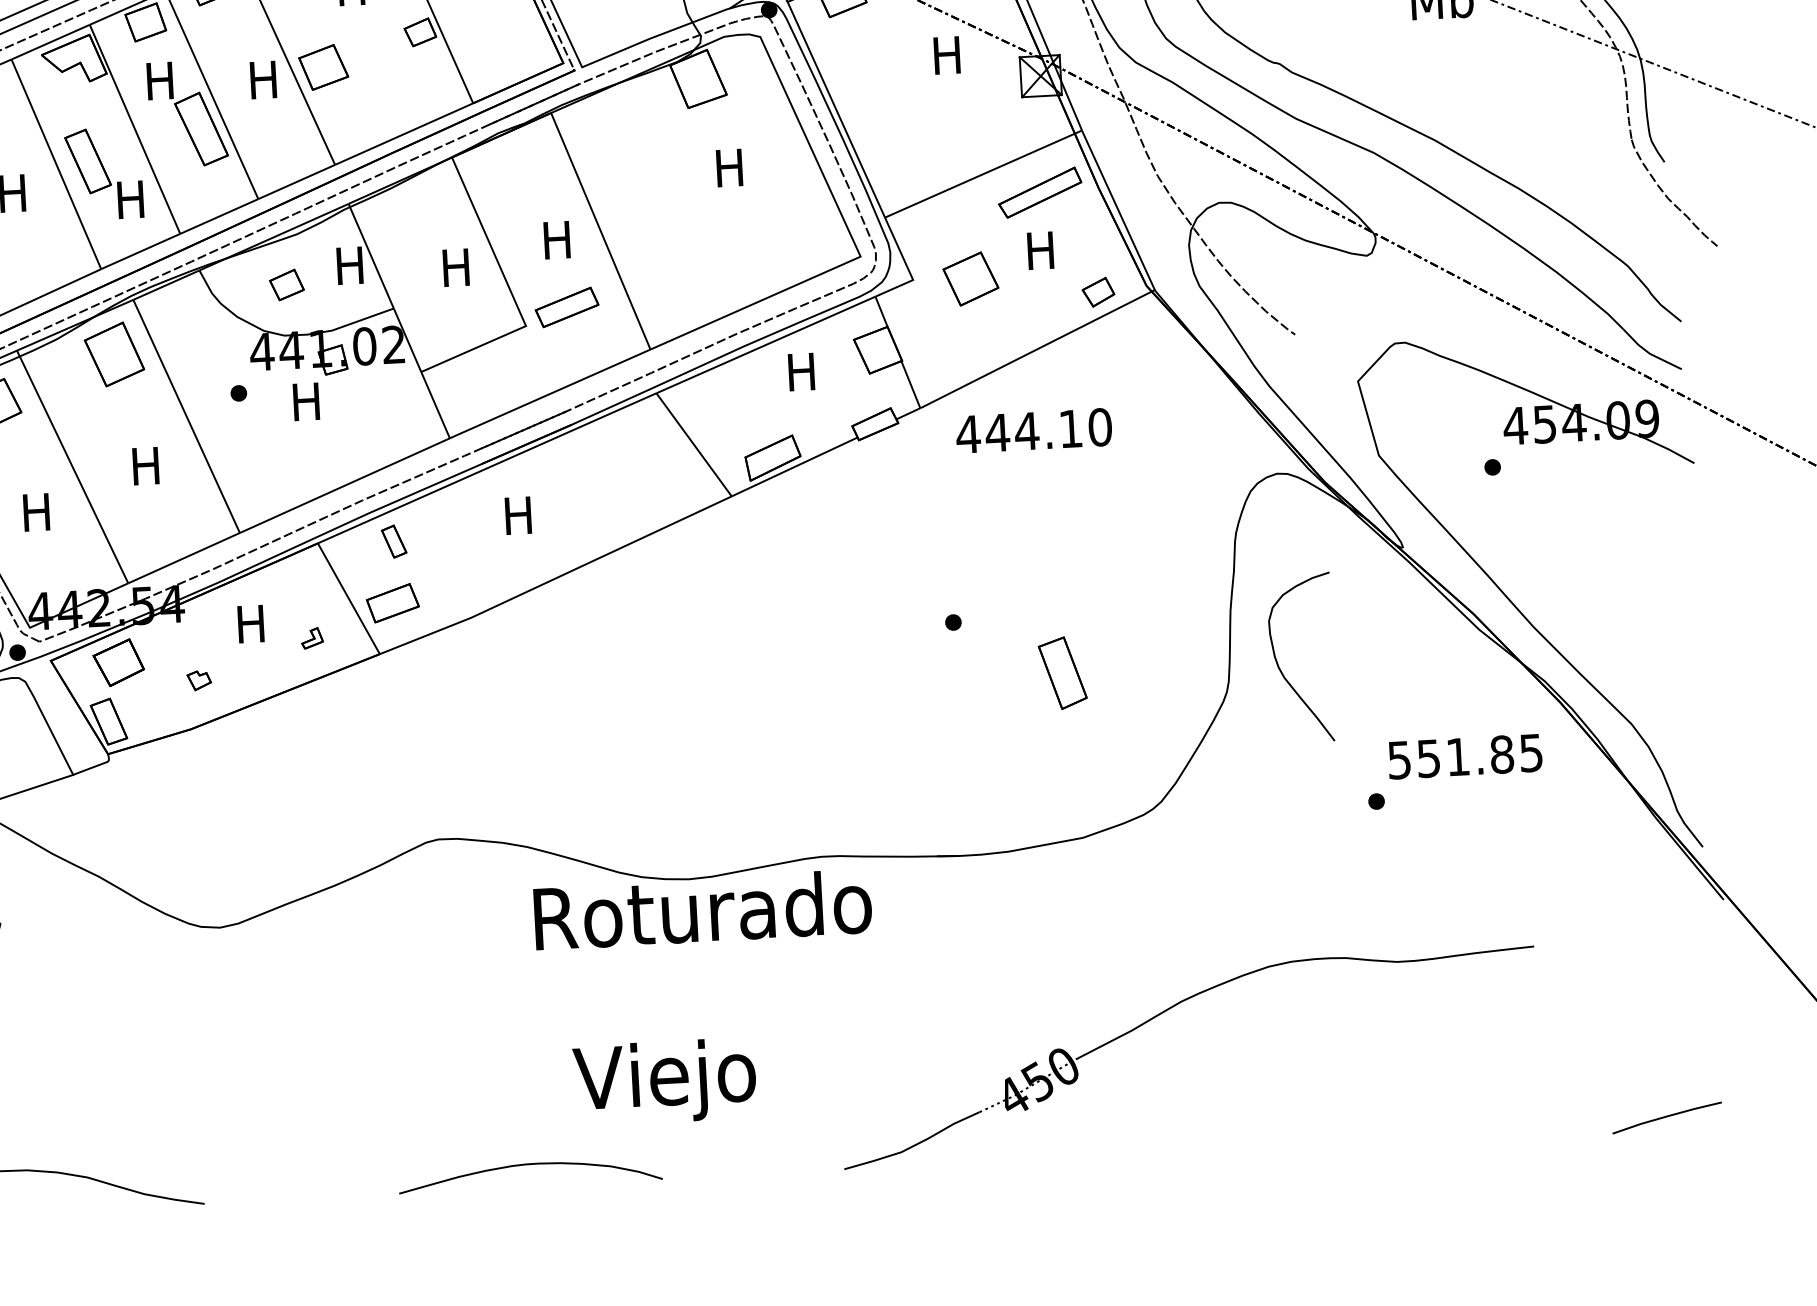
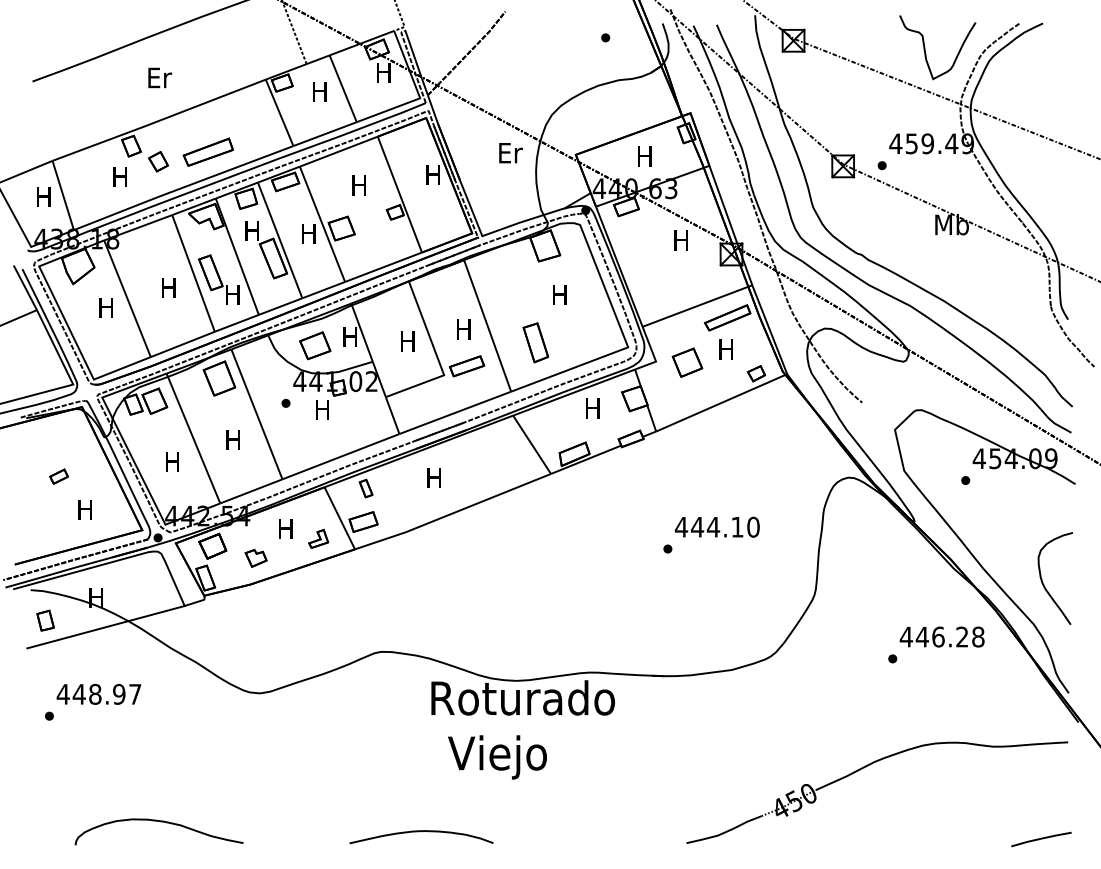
part: (287, 284) -> (315, 345), size x1.67
text: (1032, 429) -> (716, 526), moved
part: (311, 637) -> (318, 538), size x1.67
curve: (1282, 669) -> (1044, 584), moved
part: (1062, 672) -> (535, 342), moved
part: (198, 680) -> (255, 558), size x1.67
text: (1463, 755) -> (941, 636), 551.85 -> 446.28
part: (1163, 1014) -> (864, 768), moved
text: (665, 1082) -> (497, 757), moved

